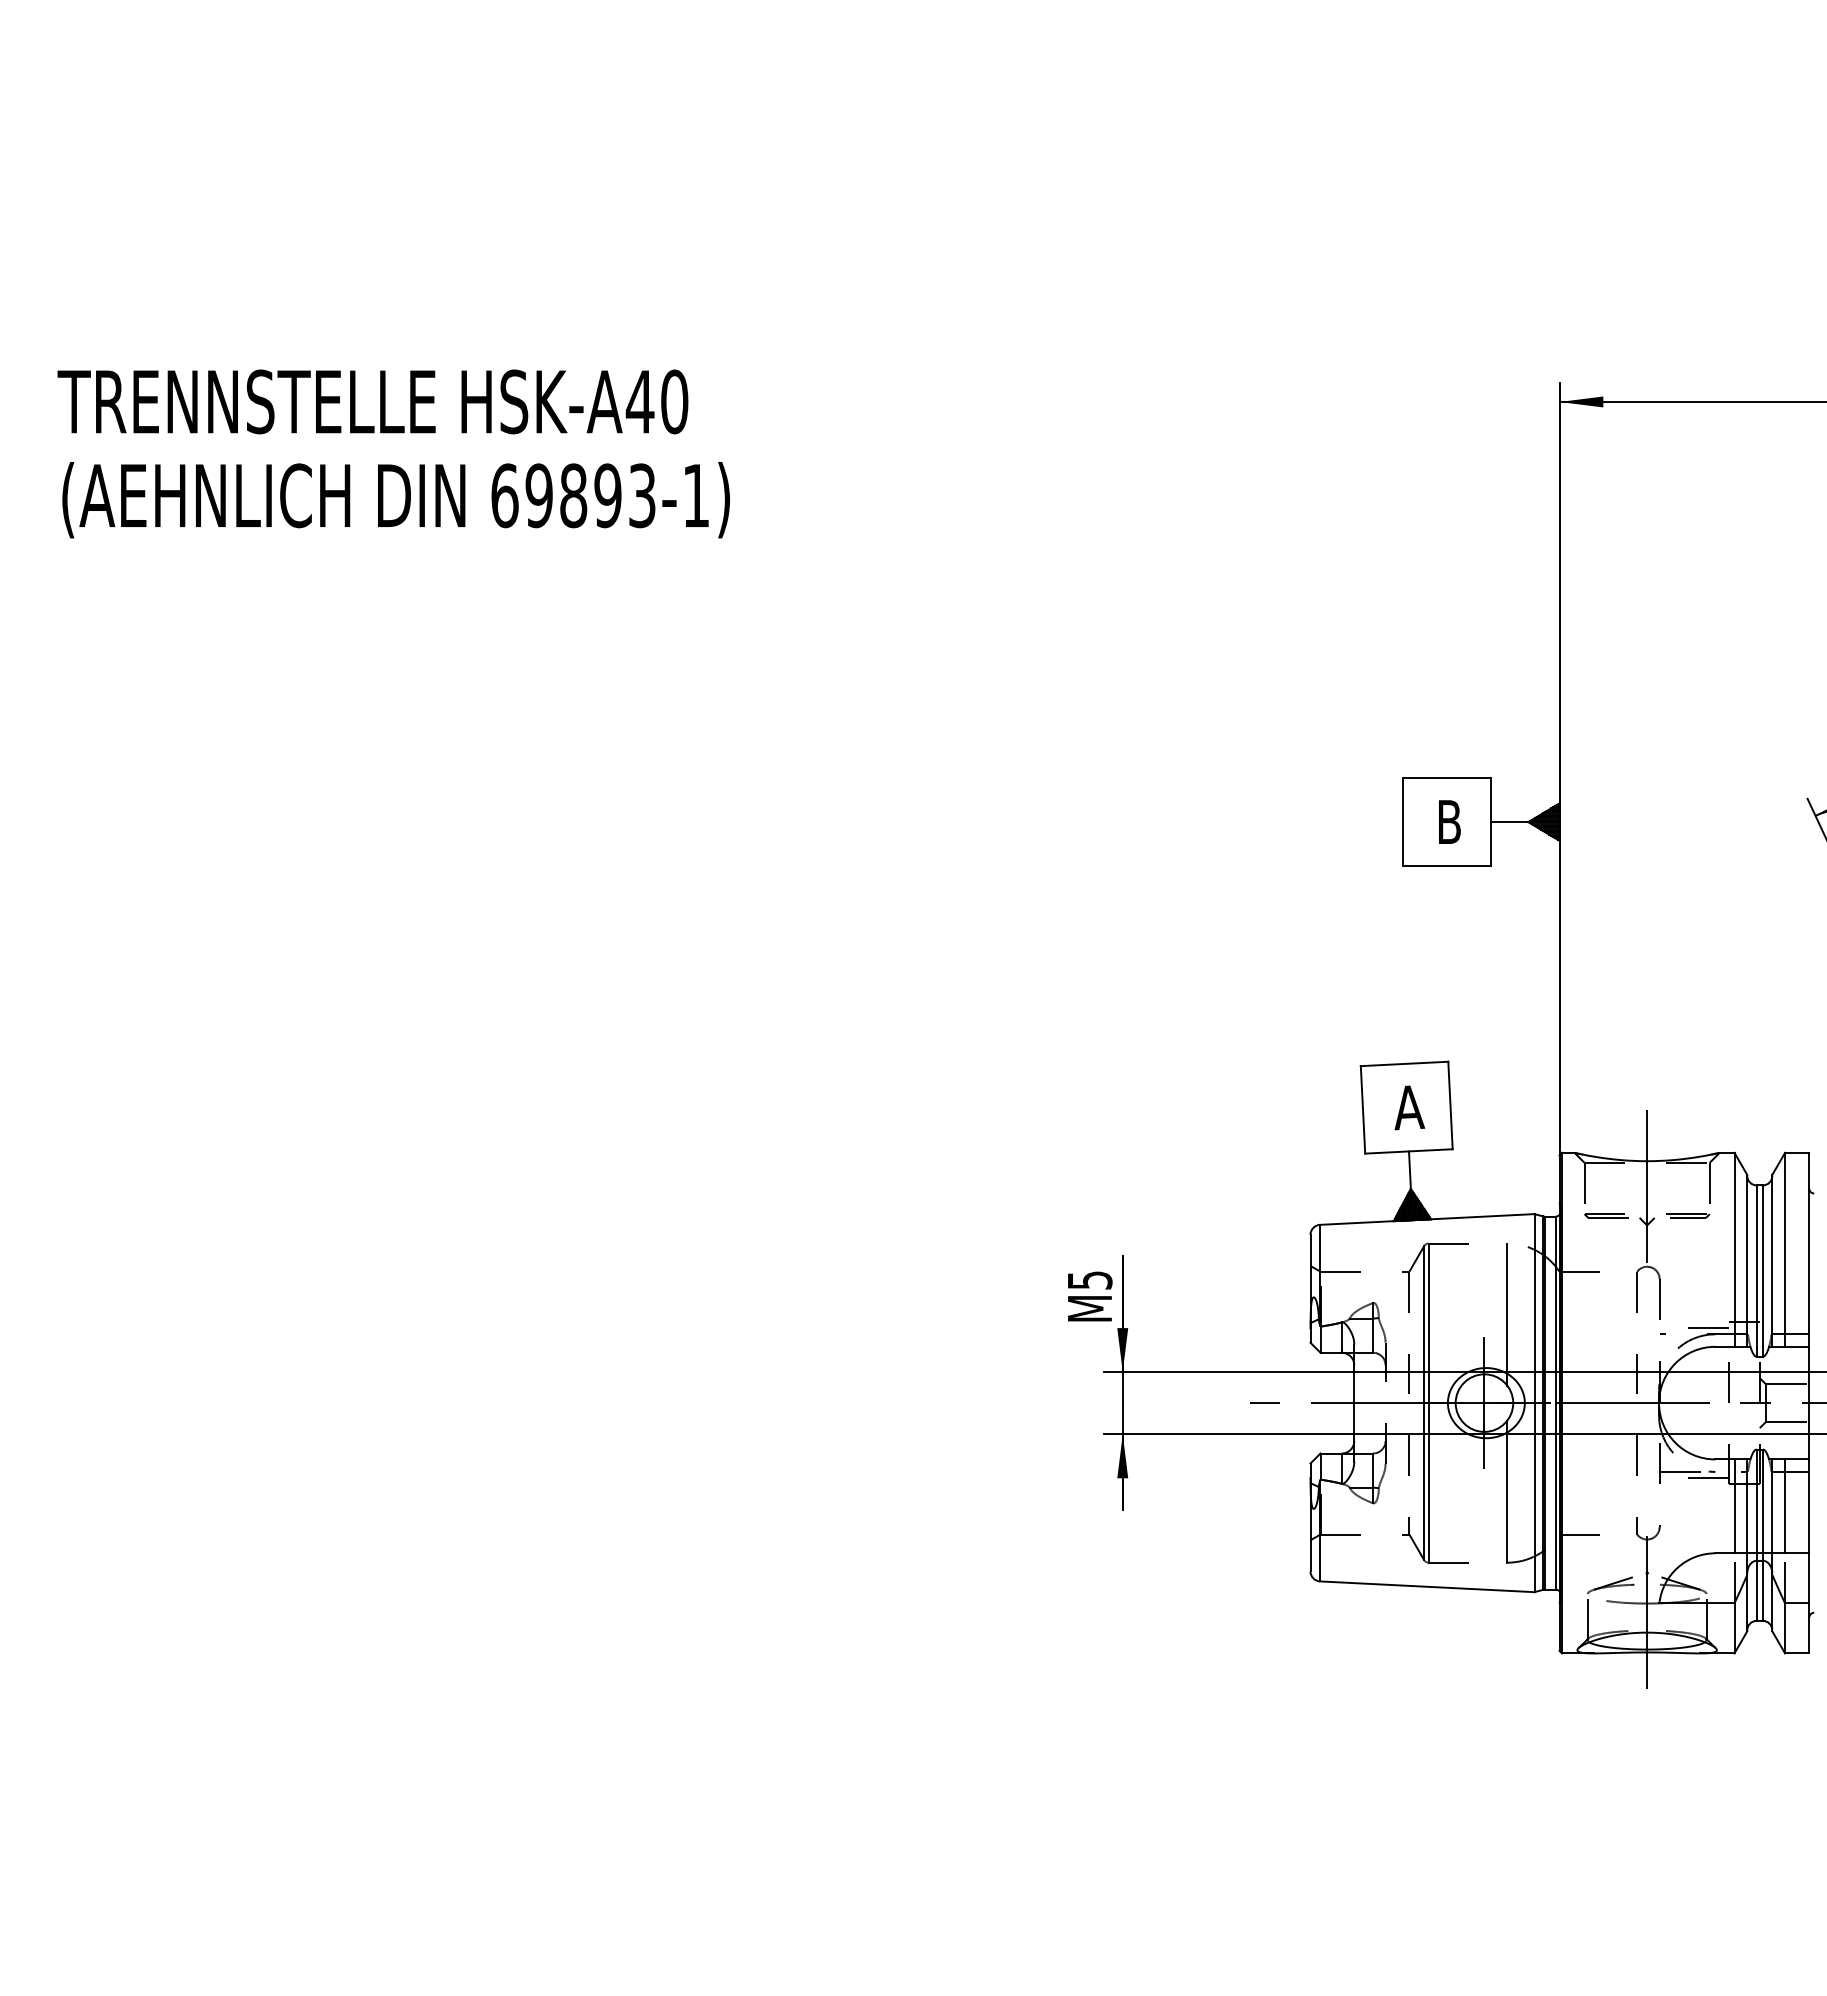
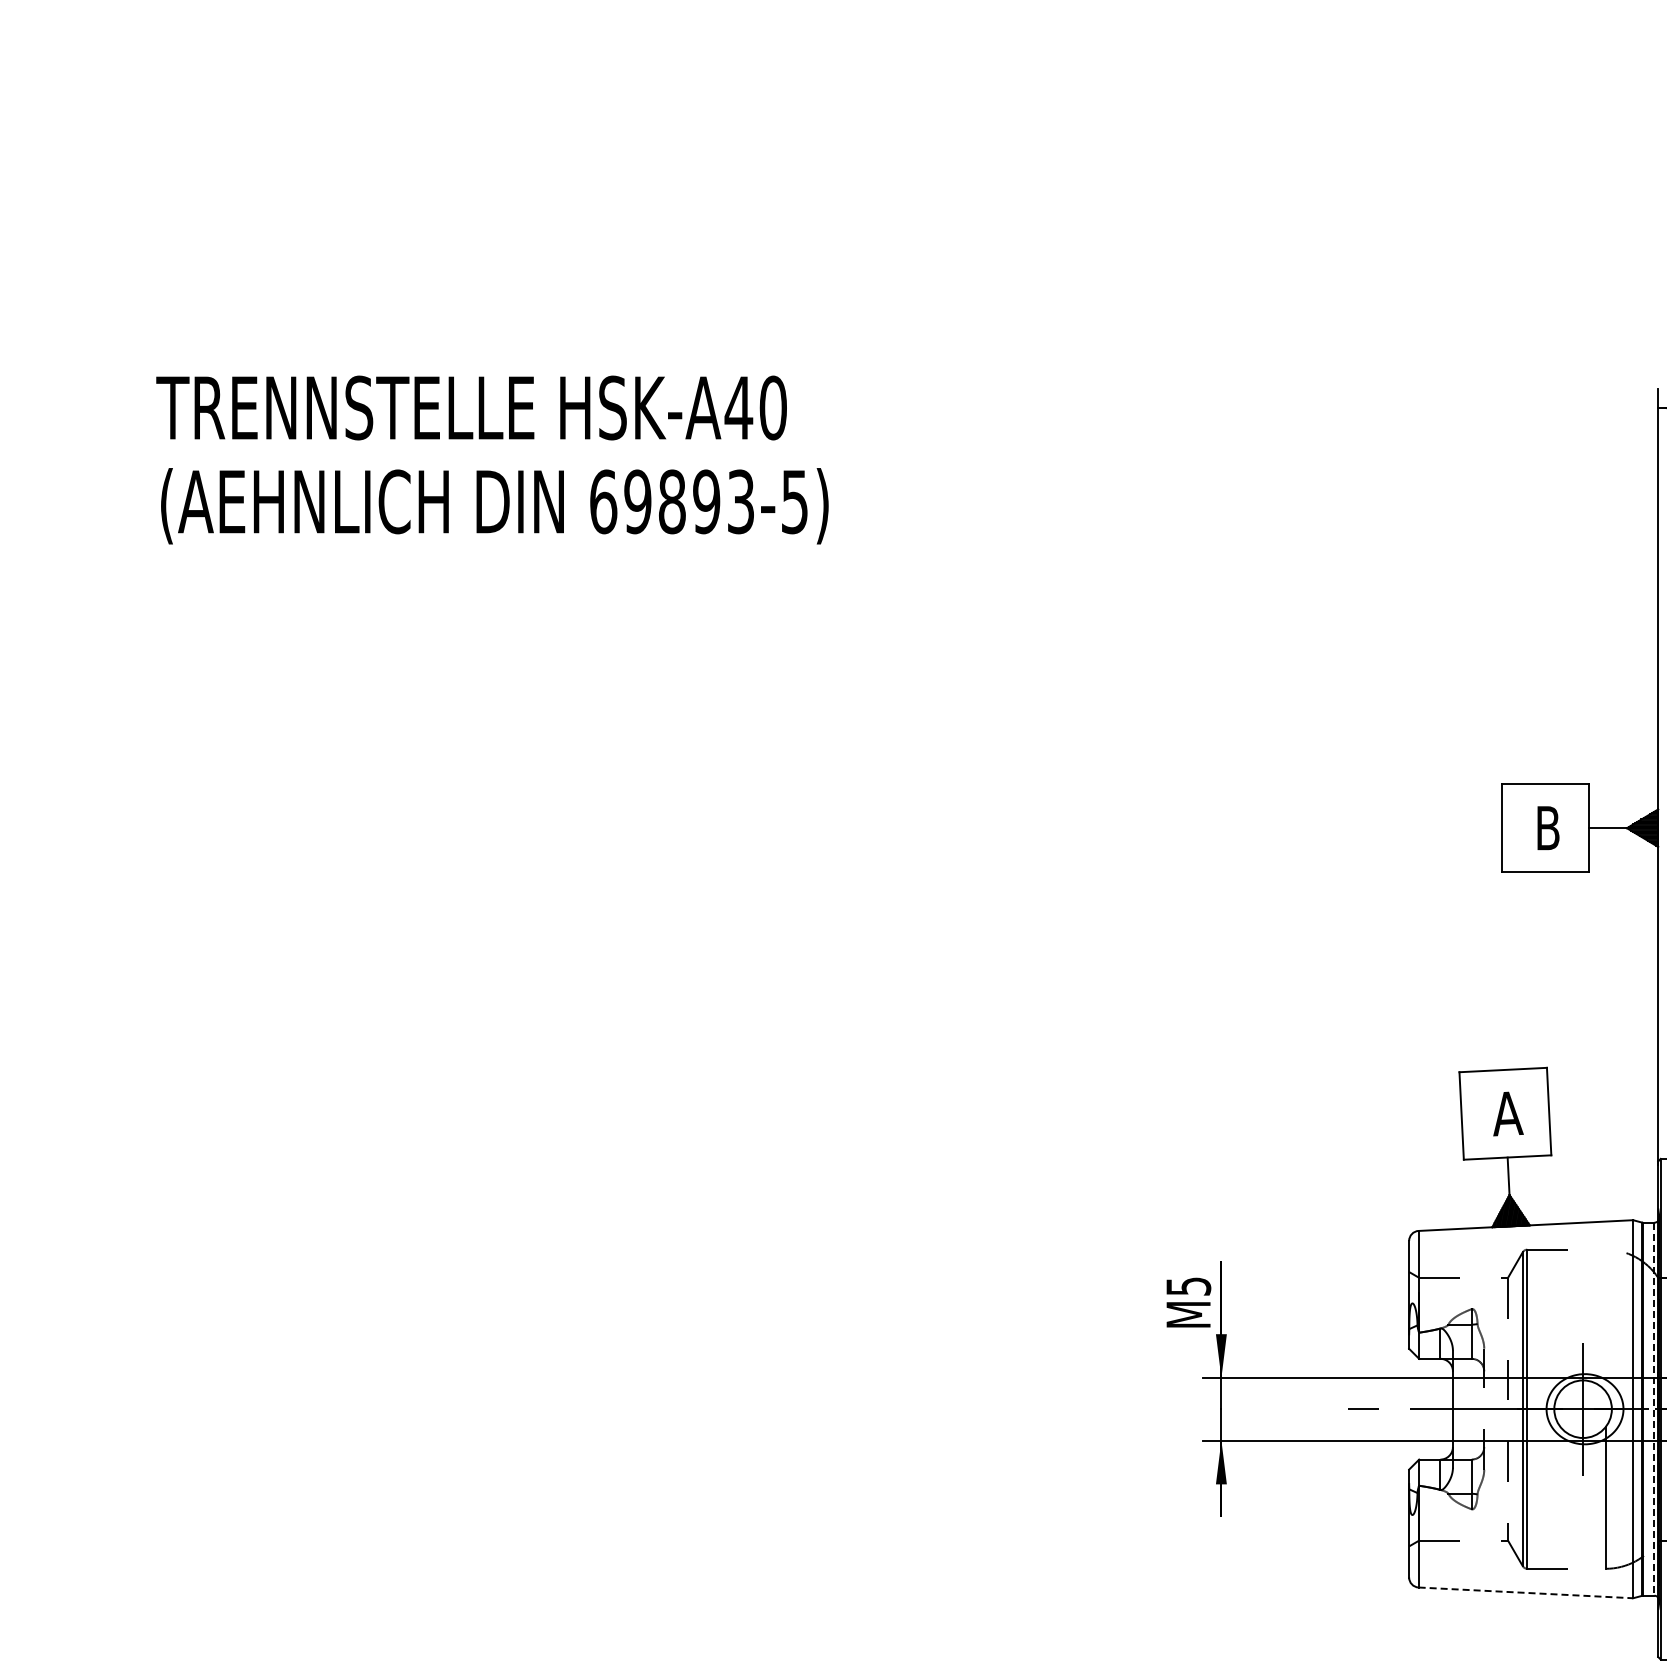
text: (695, 496) -> (794, 502), 69893-1) -> 69893-5)
line: (1507, 1314) -> (1606, 1320), removed
line: (1555, 1403) -> (1654, 1409), solid -> dashed
line: (1427, 1586) -> (1526, 1592), solid -> dashed

